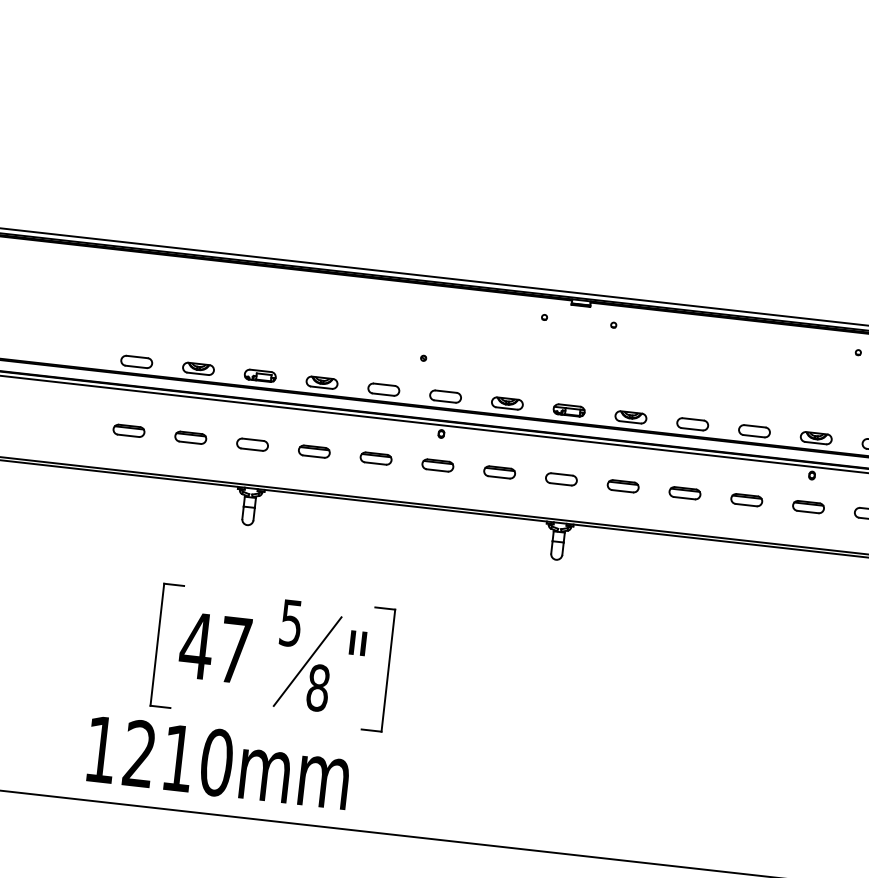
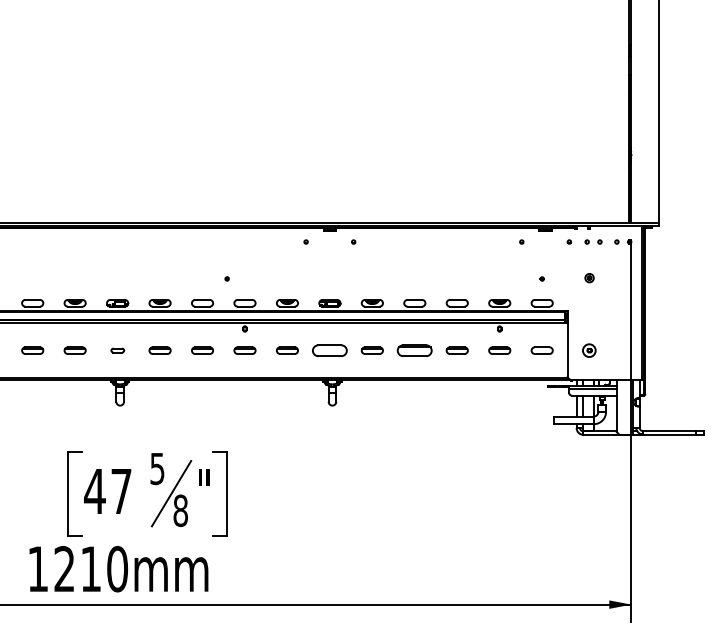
part: (252, 444) -> (117, 350), size x0.6
part: (560, 479) -> (329, 350), size x1.6
part: (684, 492) -> (414, 350), size x1.6

